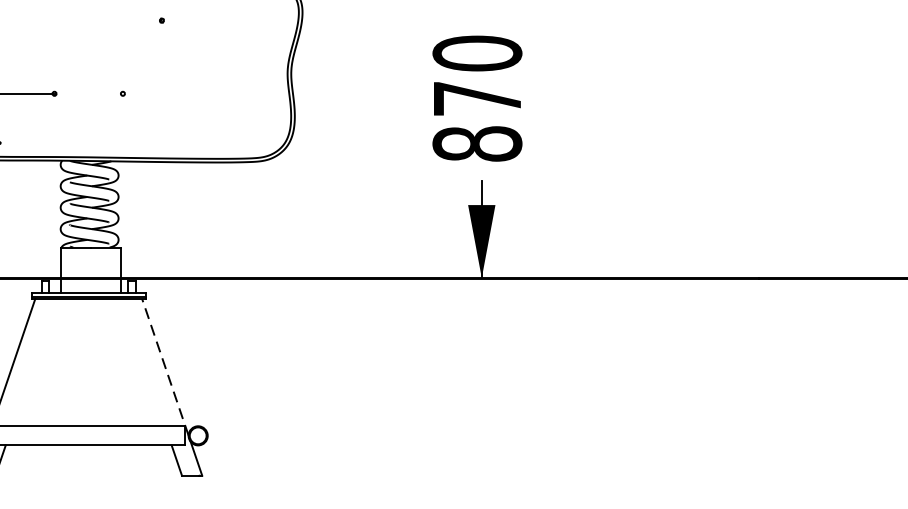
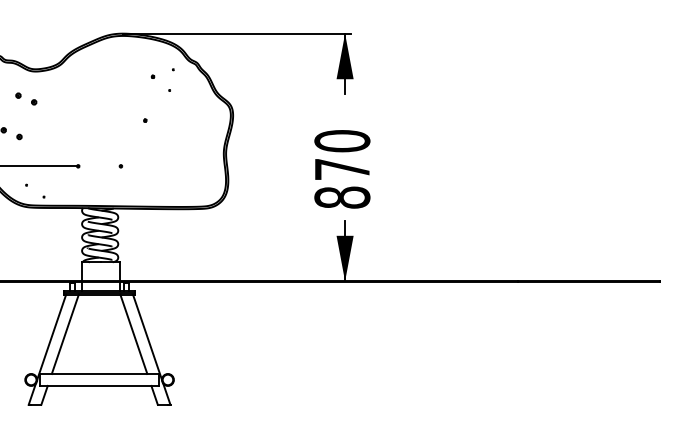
line: (32, 361) -> (64, 333), added
line: (143, 361) -> (133, 333), added
line: (165, 366) -> (147, 336), dashed -> solid

